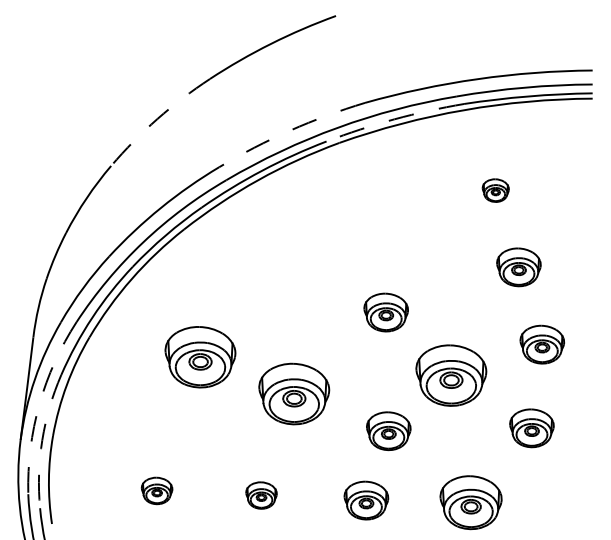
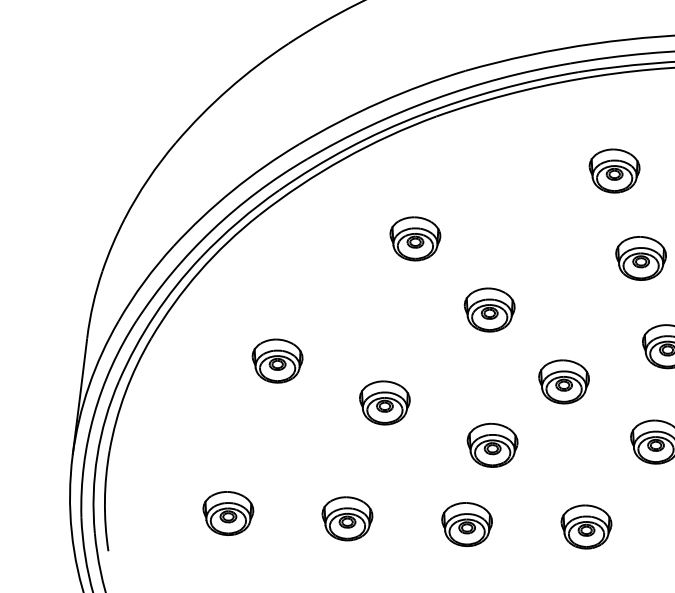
arc: (157, 118) -> (228, 88), dashed -> solid
arc: (394, 119) -> (499, 89), dashed -> solid
arc: (290, 130) -> (380, 102), dashed -> solid
part: (495, 190) -> (614, 170), size x1.67
part: (320, 249) -> (414, 238), added
part: (199, 357) -> (276, 361), size x0.62
part: (451, 375) -> (564, 381), size x0.62
part: (294, 393) -> (385, 402), size x0.62
arc: (39, 404) -> (94, 414), dashed -> solid
arc: (42, 440) -> (97, 455), dashed -> solid
part: (156, 490) -> (227, 513), size x1.43
part: (261, 495) -> (347, 518), size x1.43
part: (470, 502) -> (585, 526), size x0.71

